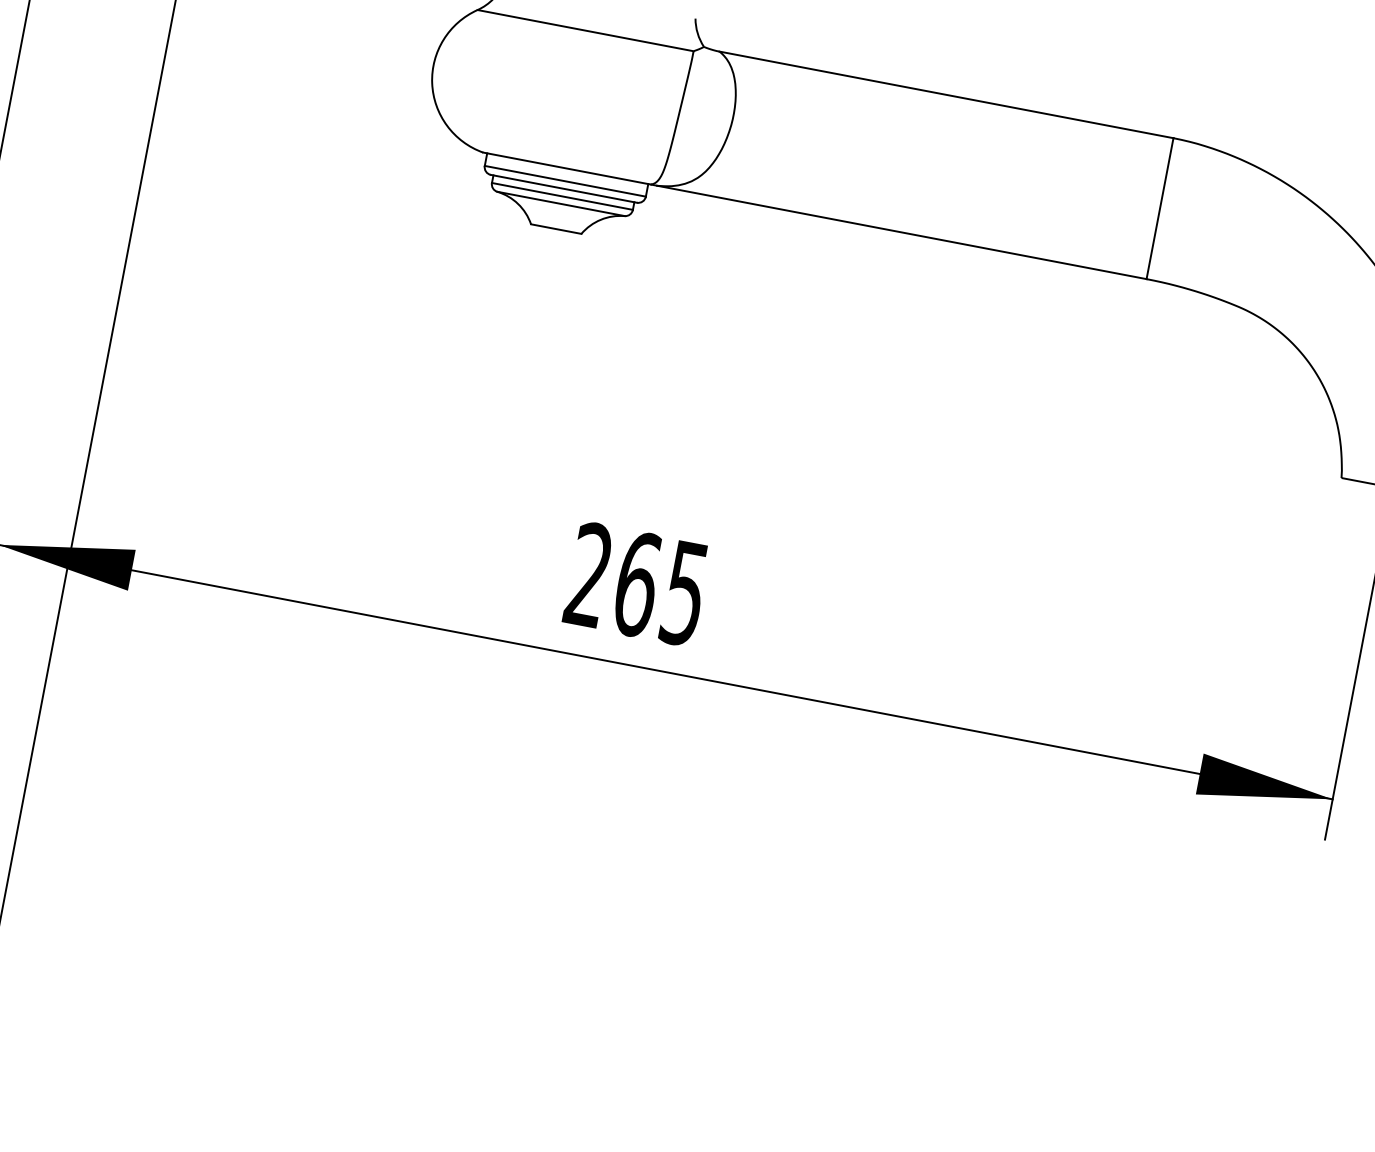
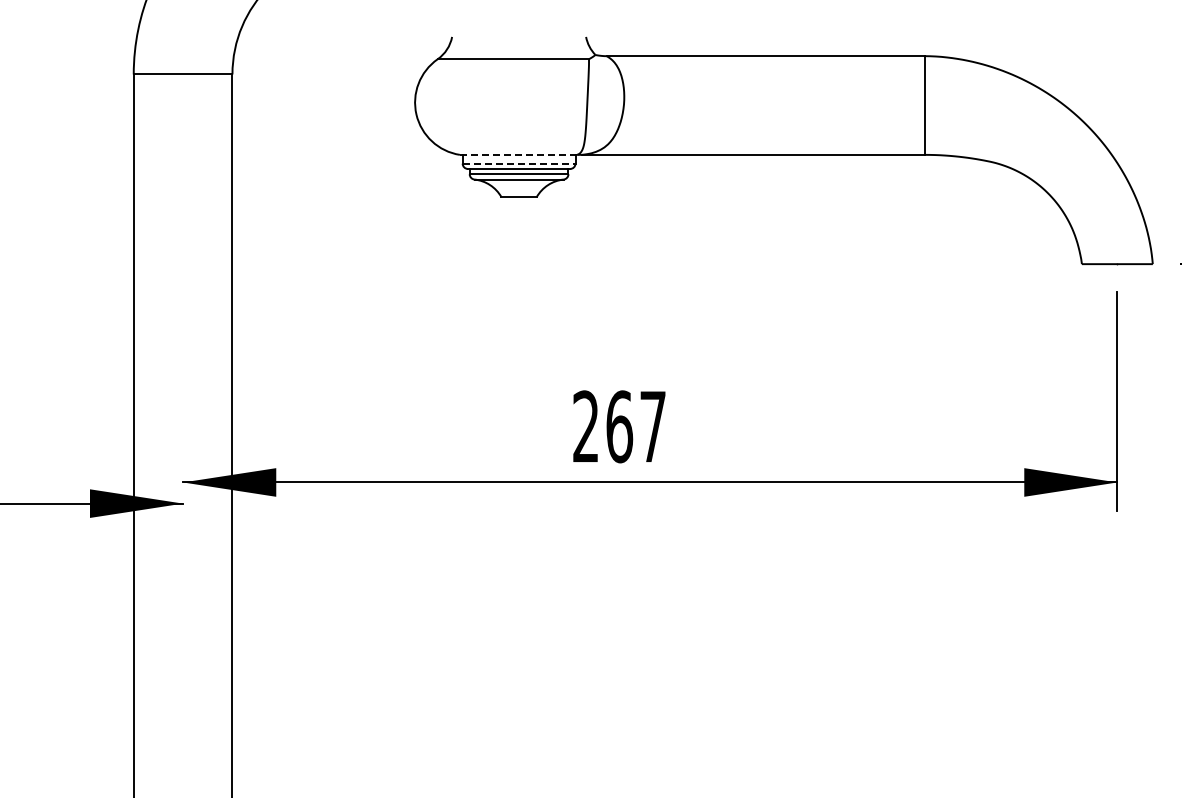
line: (566, 168) -> (518, 154), solid -> dashed
line: (565, 181) -> (519, 163), solid -> dashed
text: (683, 594) -> (652, 427), 265 -> 267

